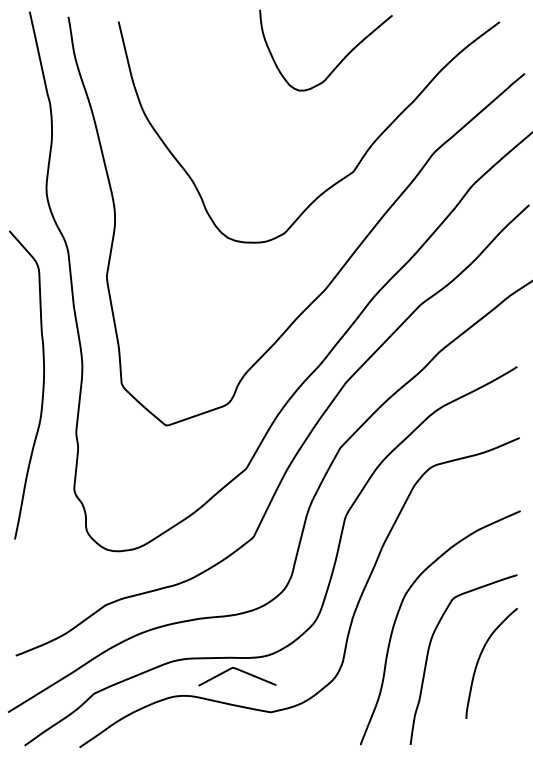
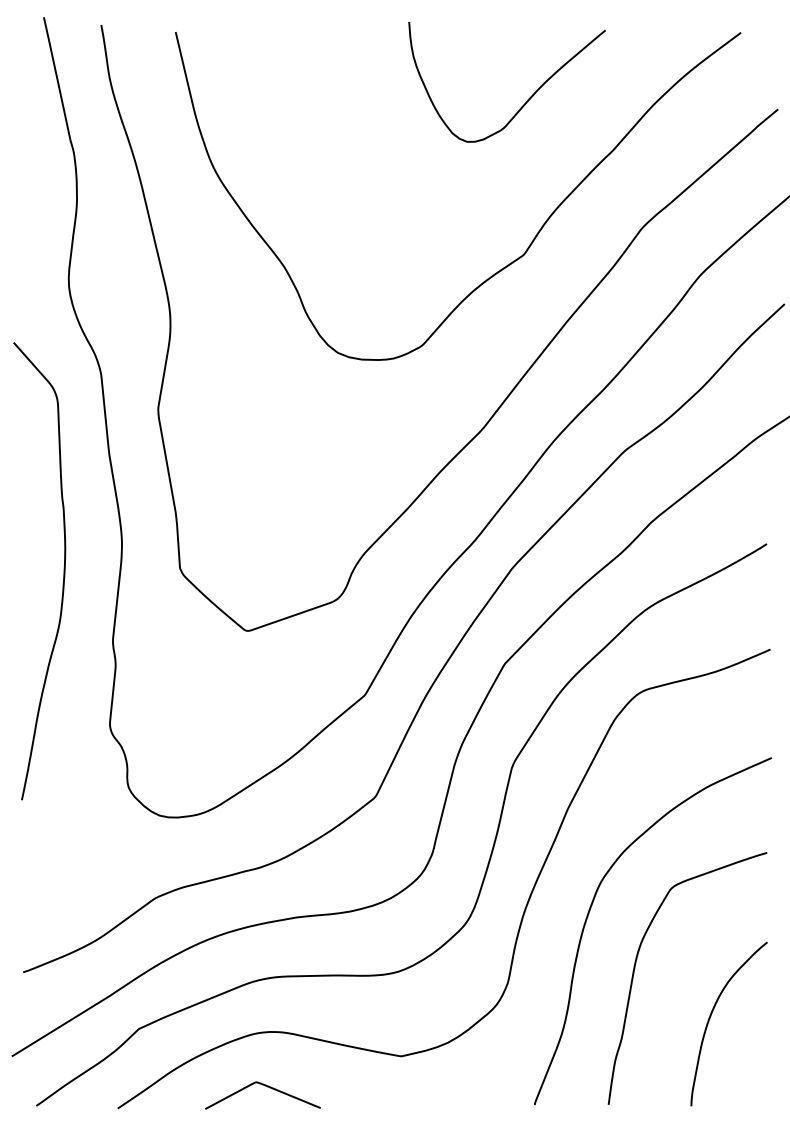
curve: (338, 63) -> (525, 101), moved
curve: (479, 660) -> (710, 1019), moved
curve: (240, 671) -> (267, 1087), moved

